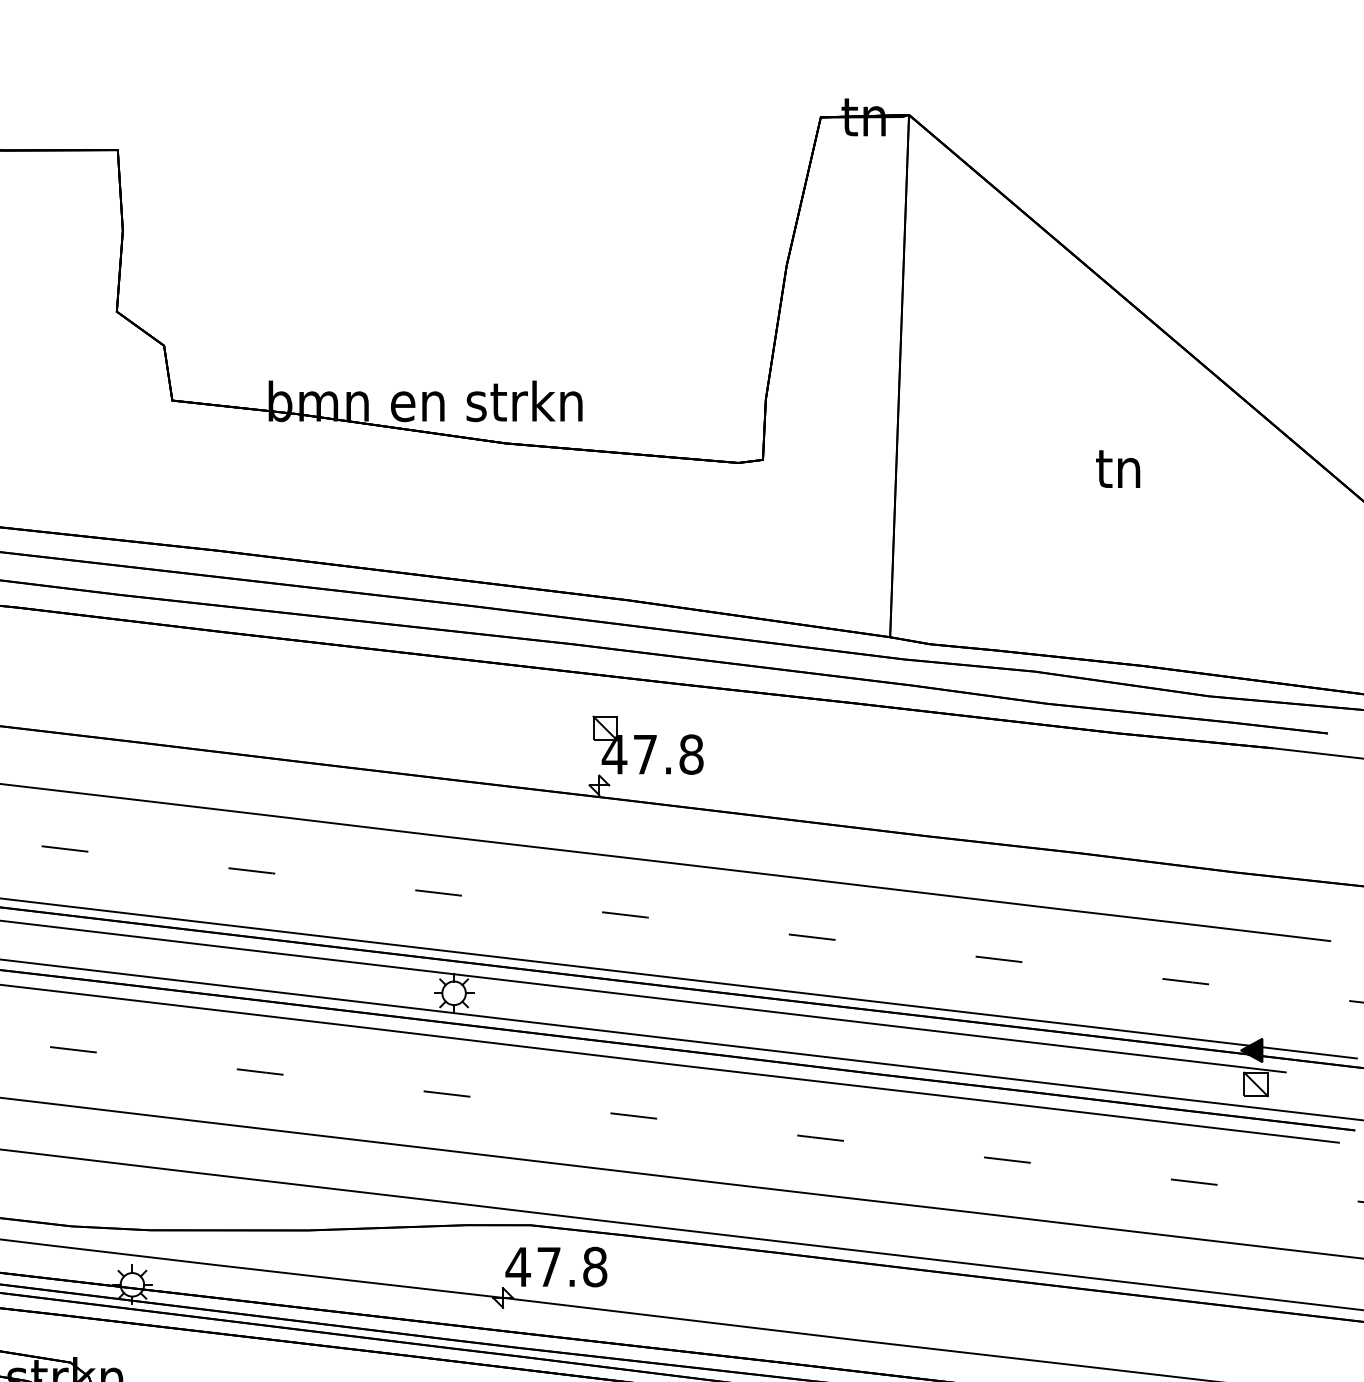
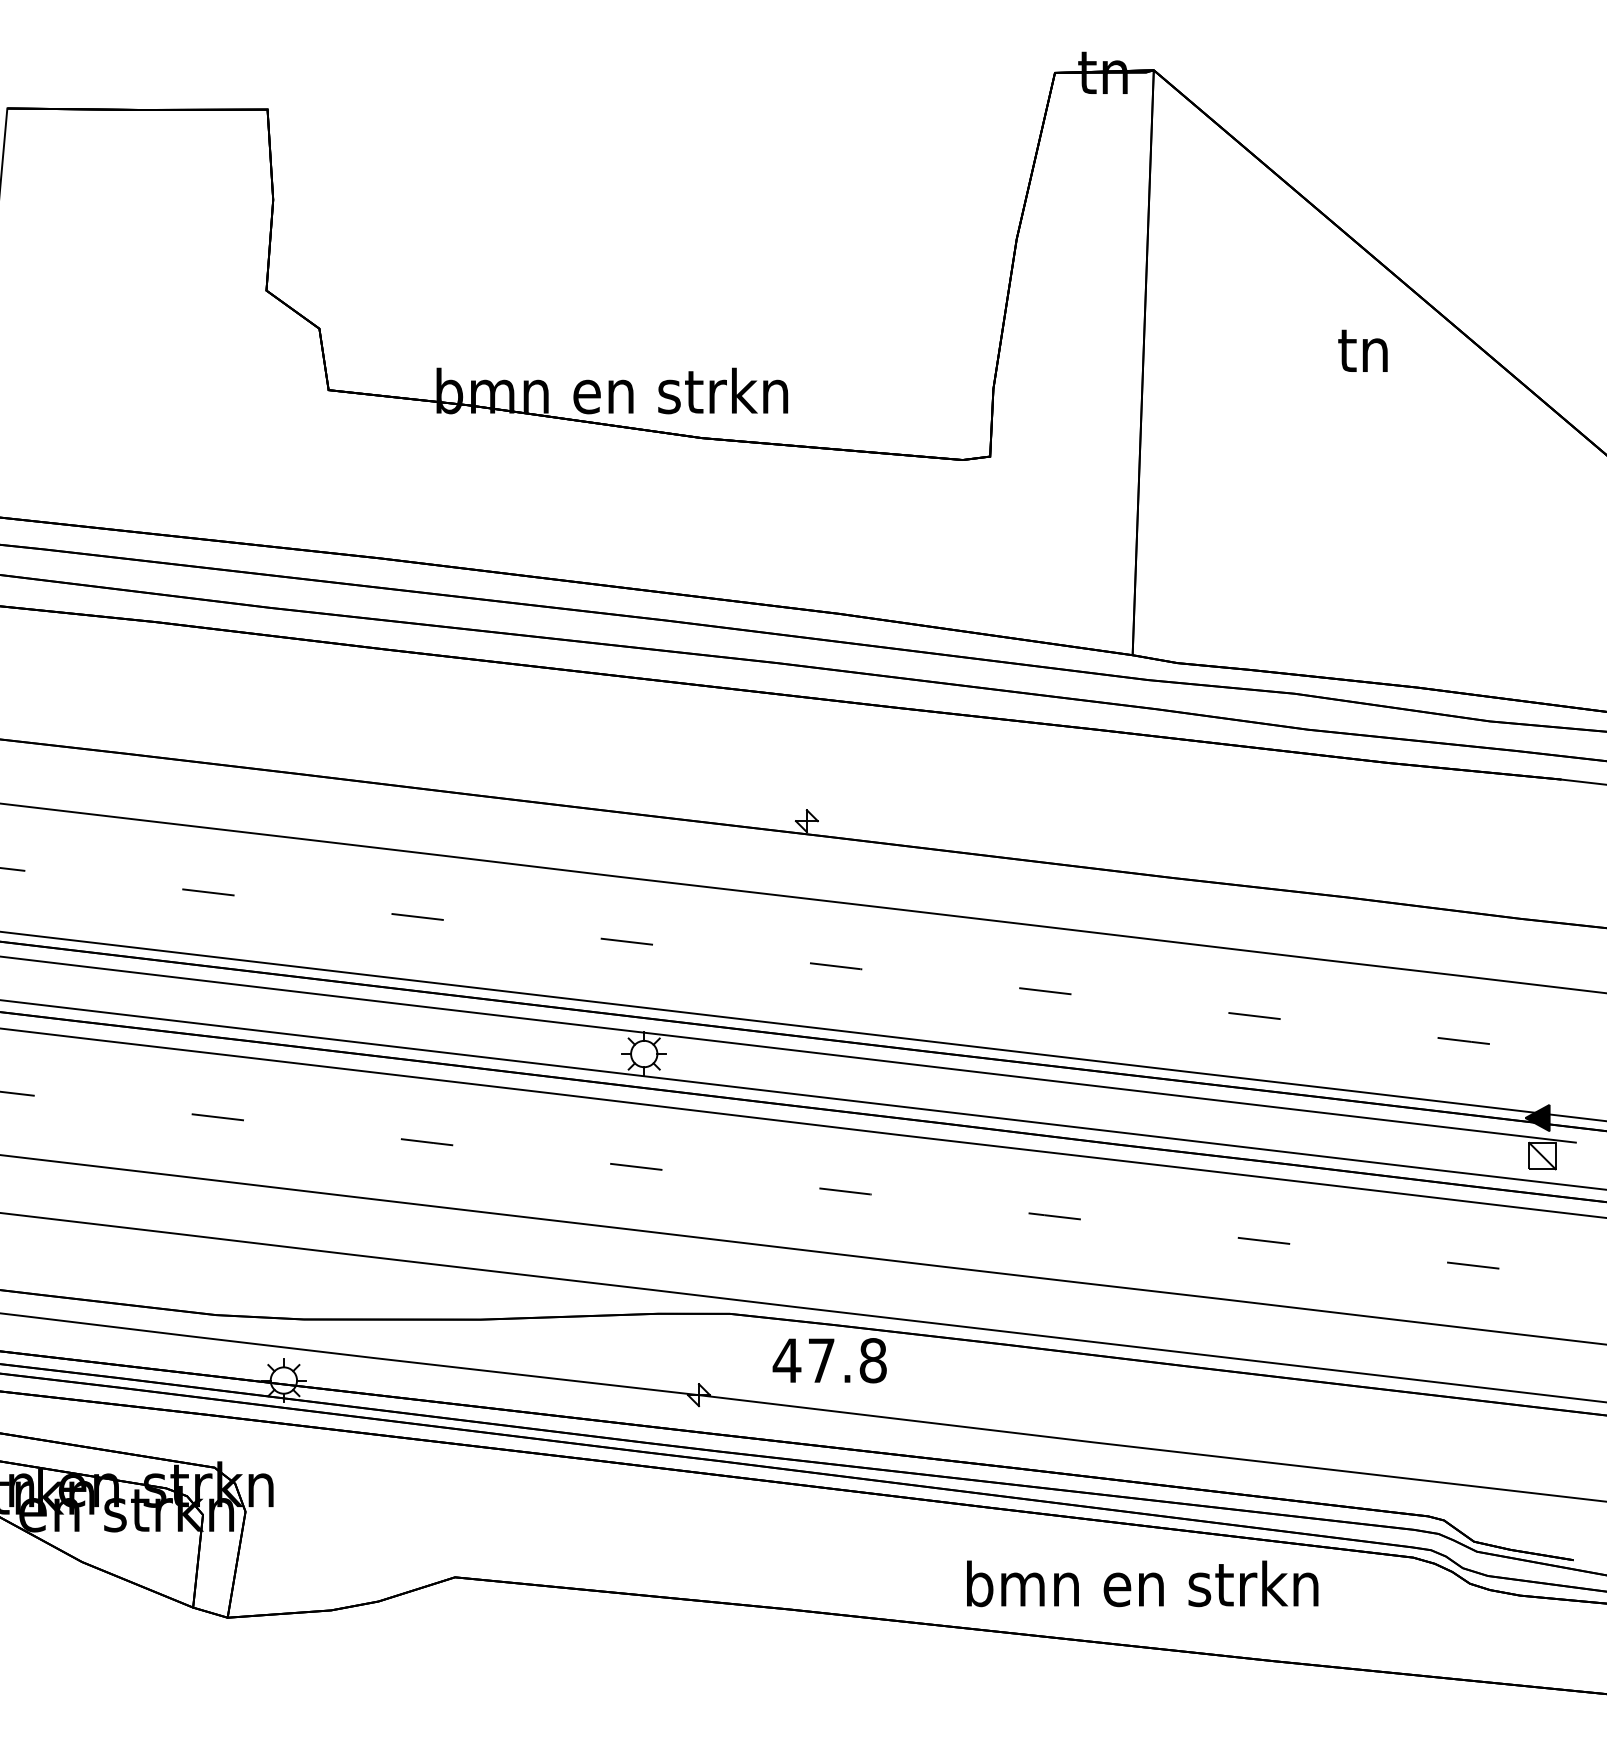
text: (1117, 468) -> (1362, 350), moved
part: (648, 745) -> (861, 776), removed
text: (556, 1266) -> (829, 1360), moved

